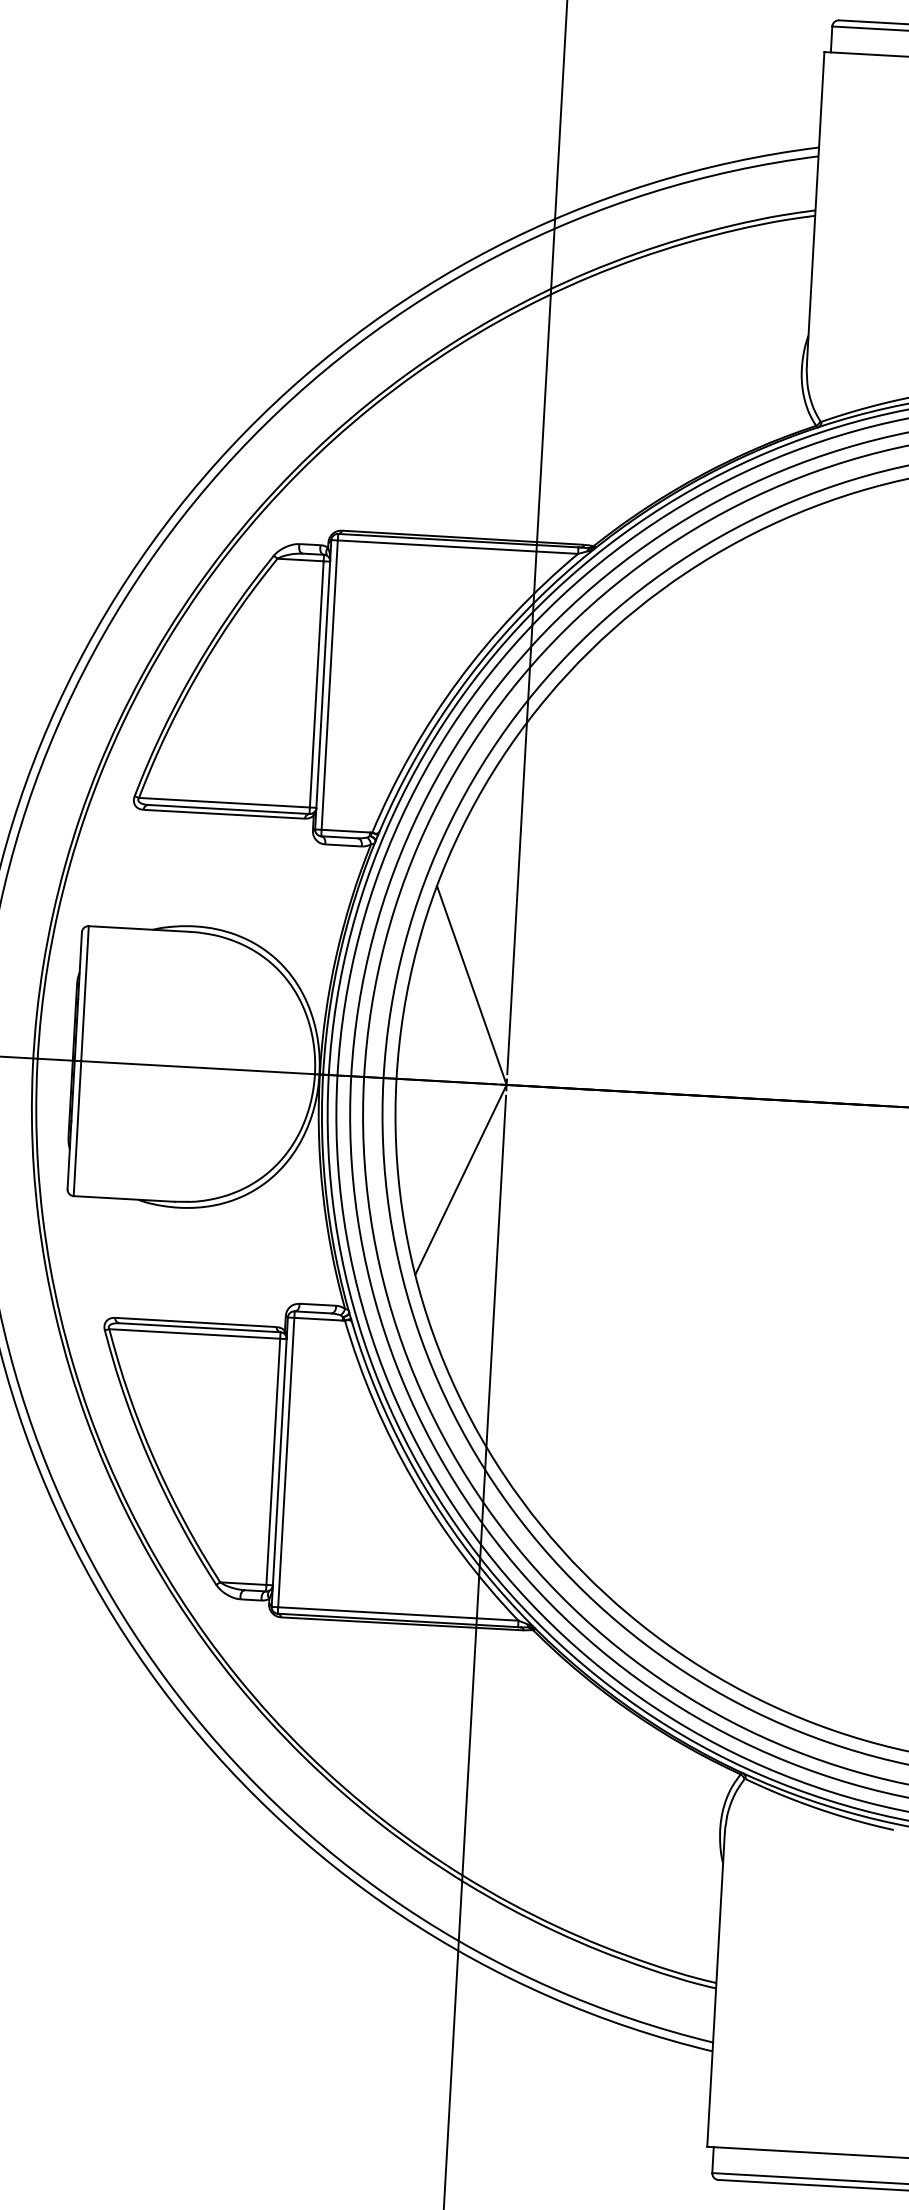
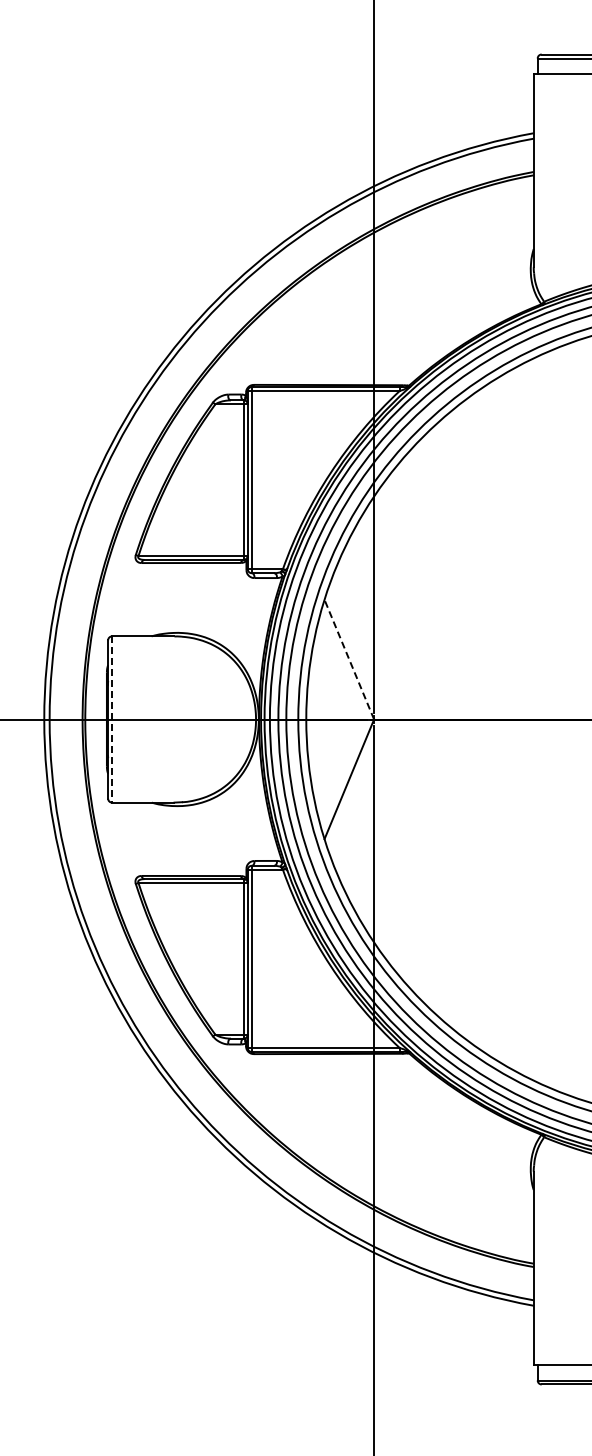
line: (472, 985) -> (349, 659), solid -> dashed
line: (81, 1062) -> (112, 720), solid -> dashed

